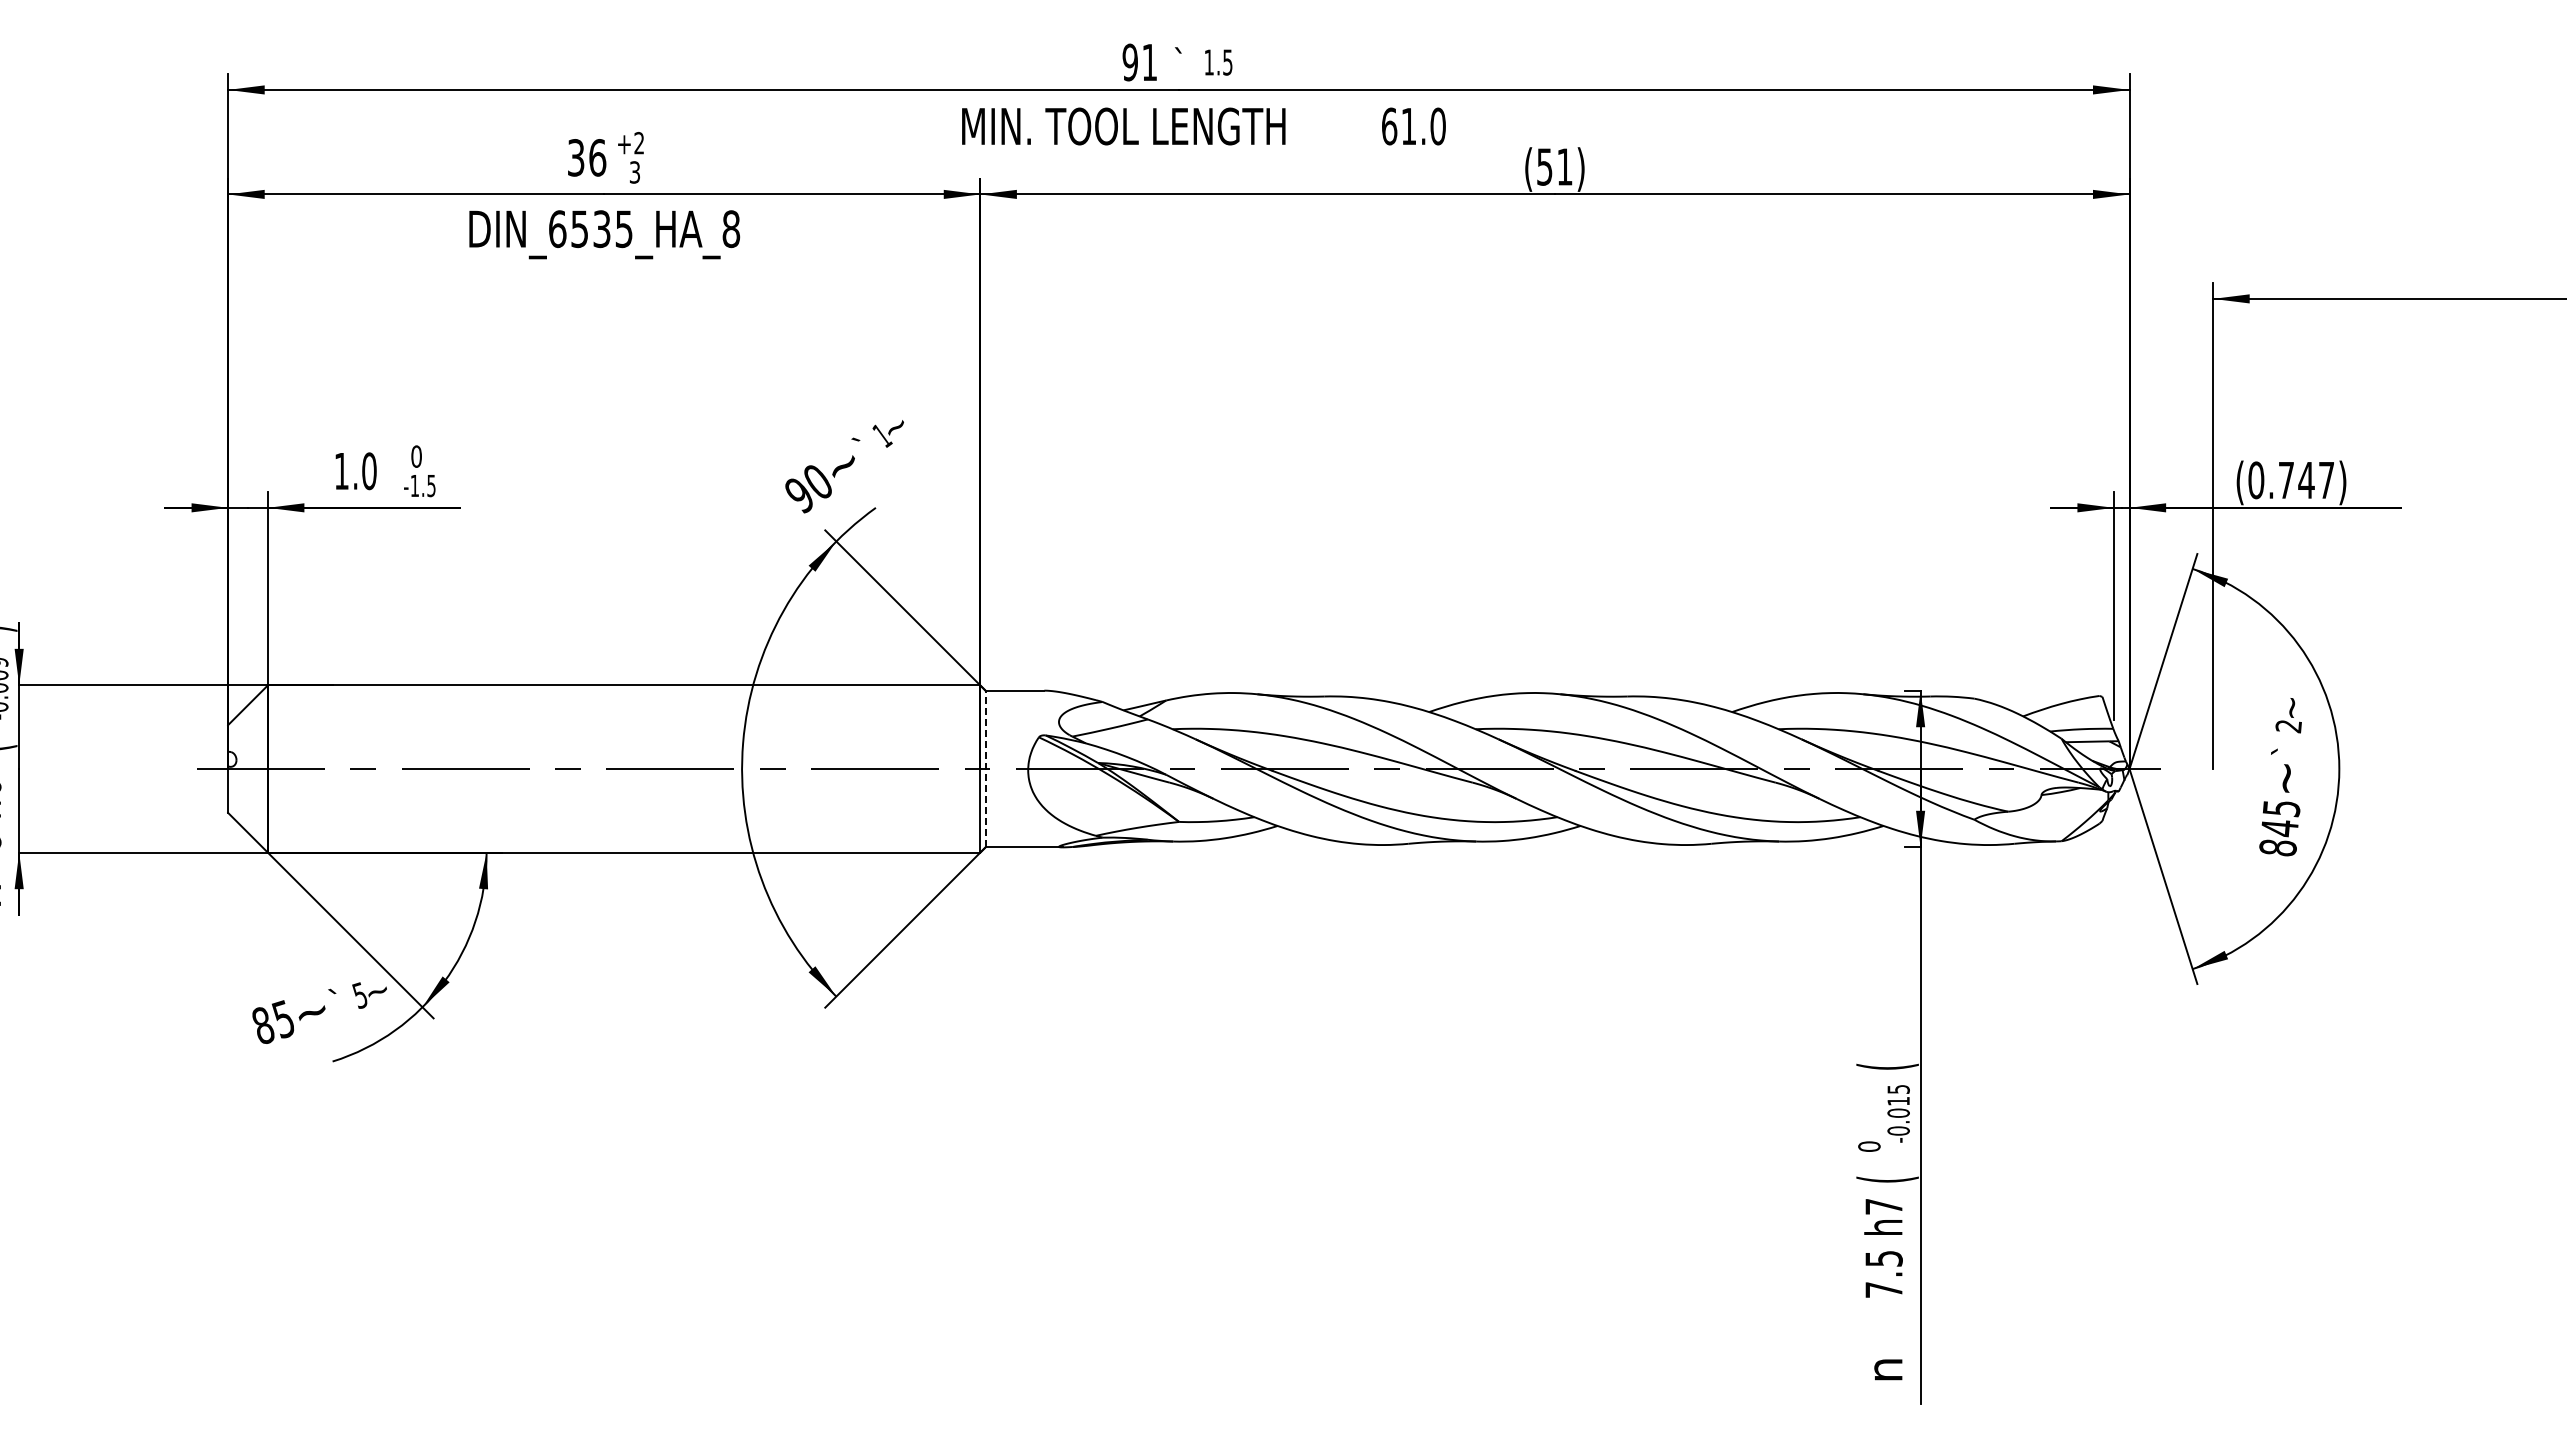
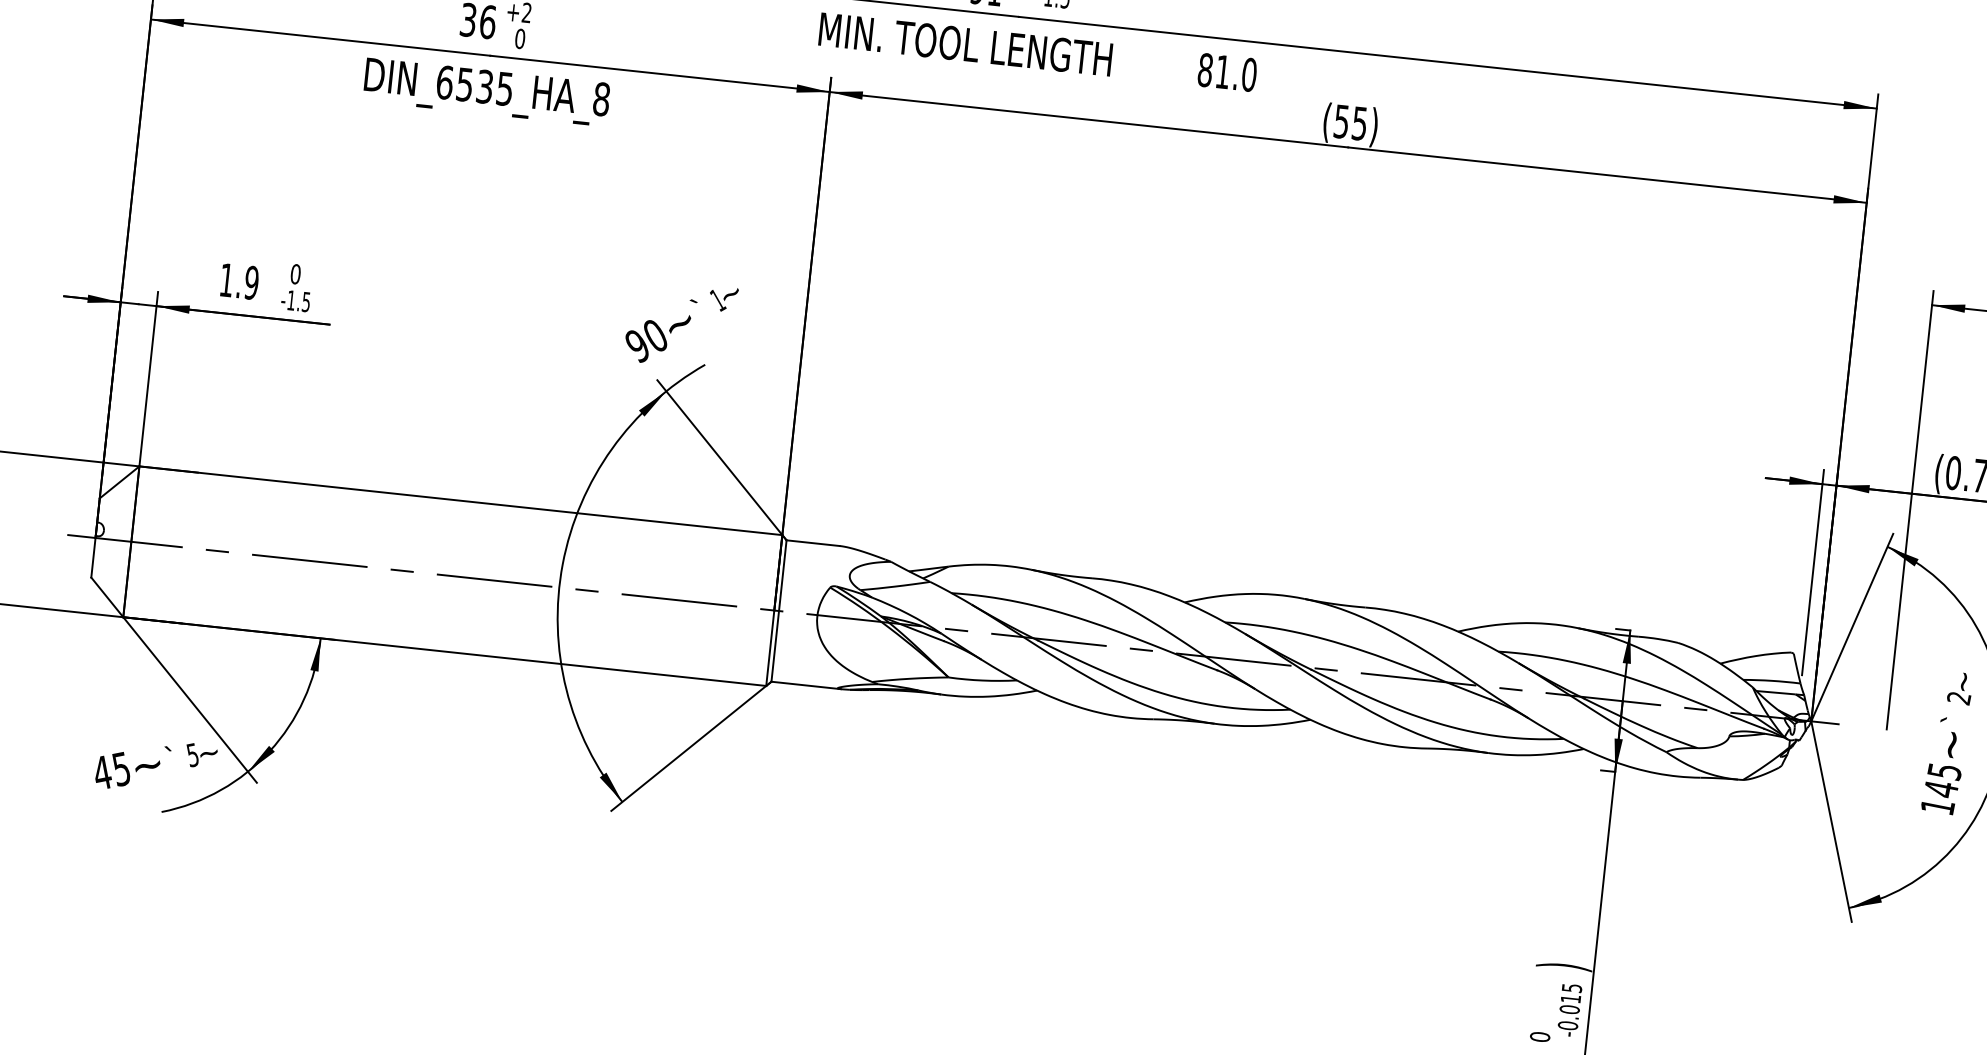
text: (1389, 126) -> (1205, 70), 61.0 -> 81.0
text: (1564, 166) -> (1359, 123), (51) -> (55)
text: (634, 172) -> (519, 38), 3 -> 0
text: (369, 471) -> (251, 283), 1.0 -> 1.9
line: (985, 768) -> (779, 610), dashed -> solid
text: (2277, 847) -> (1937, 806), 845 -> 145
text: (263, 1024) -> (102, 771), 85 -> 45
text: (1887, 1066) -> (1564, 966), ( -> )

